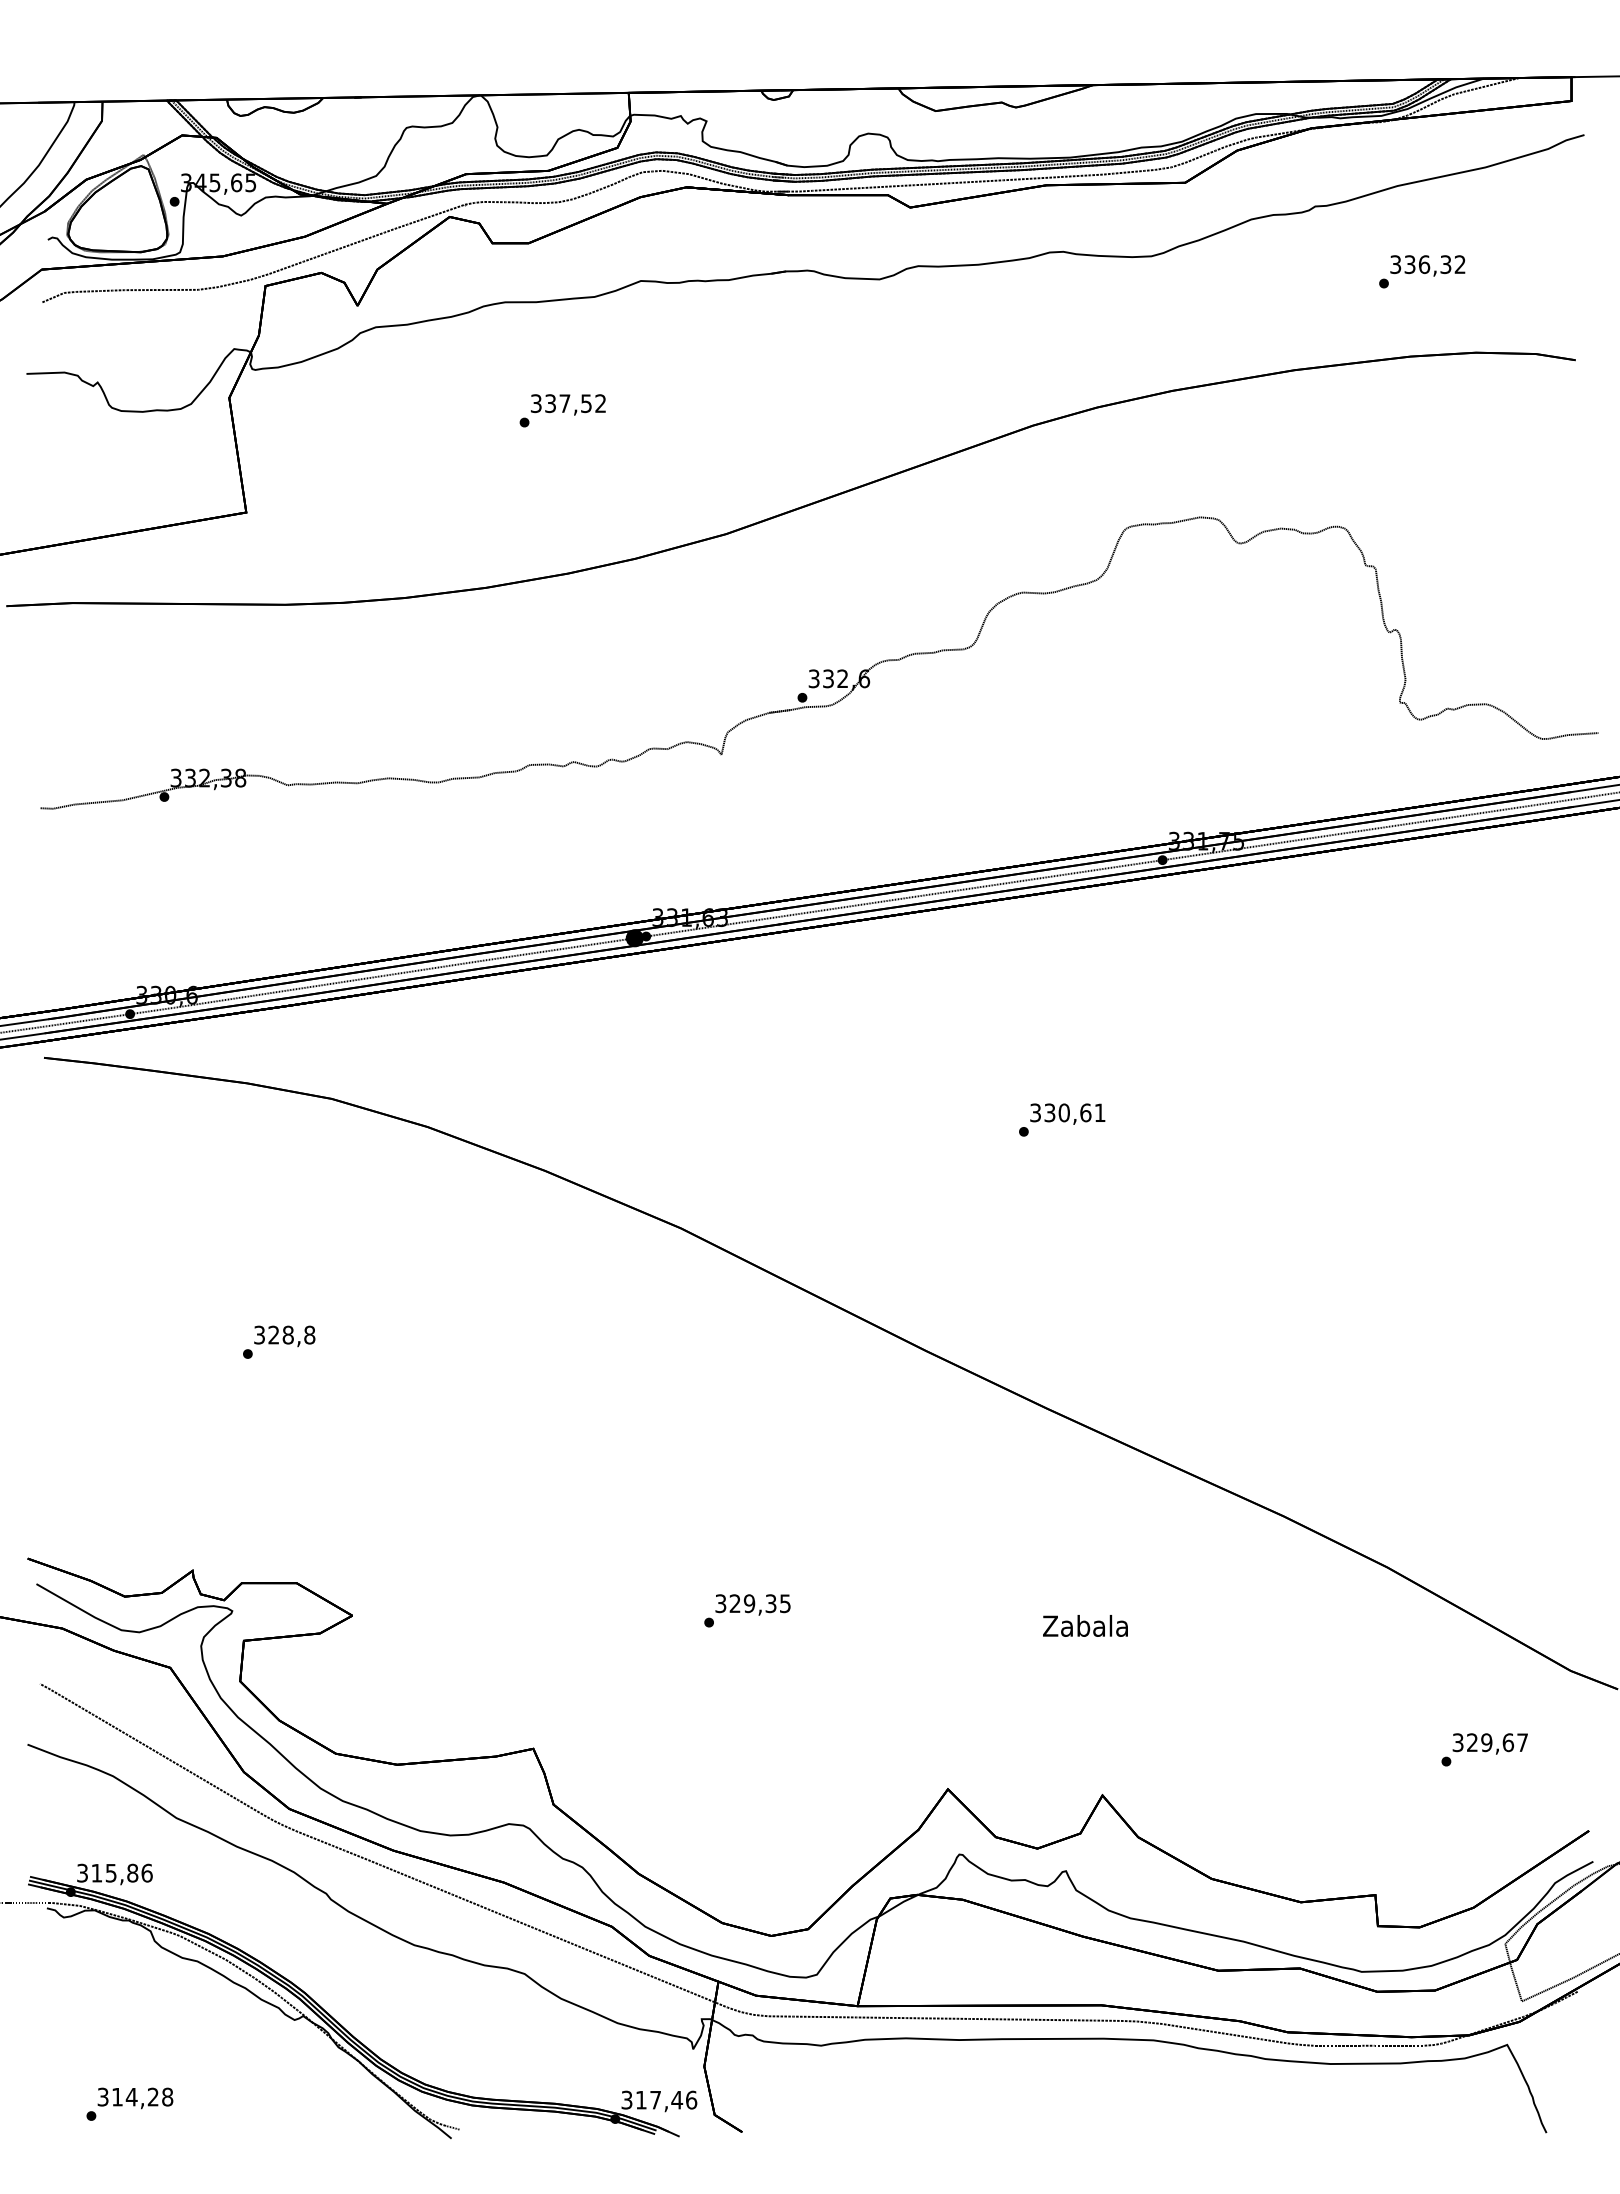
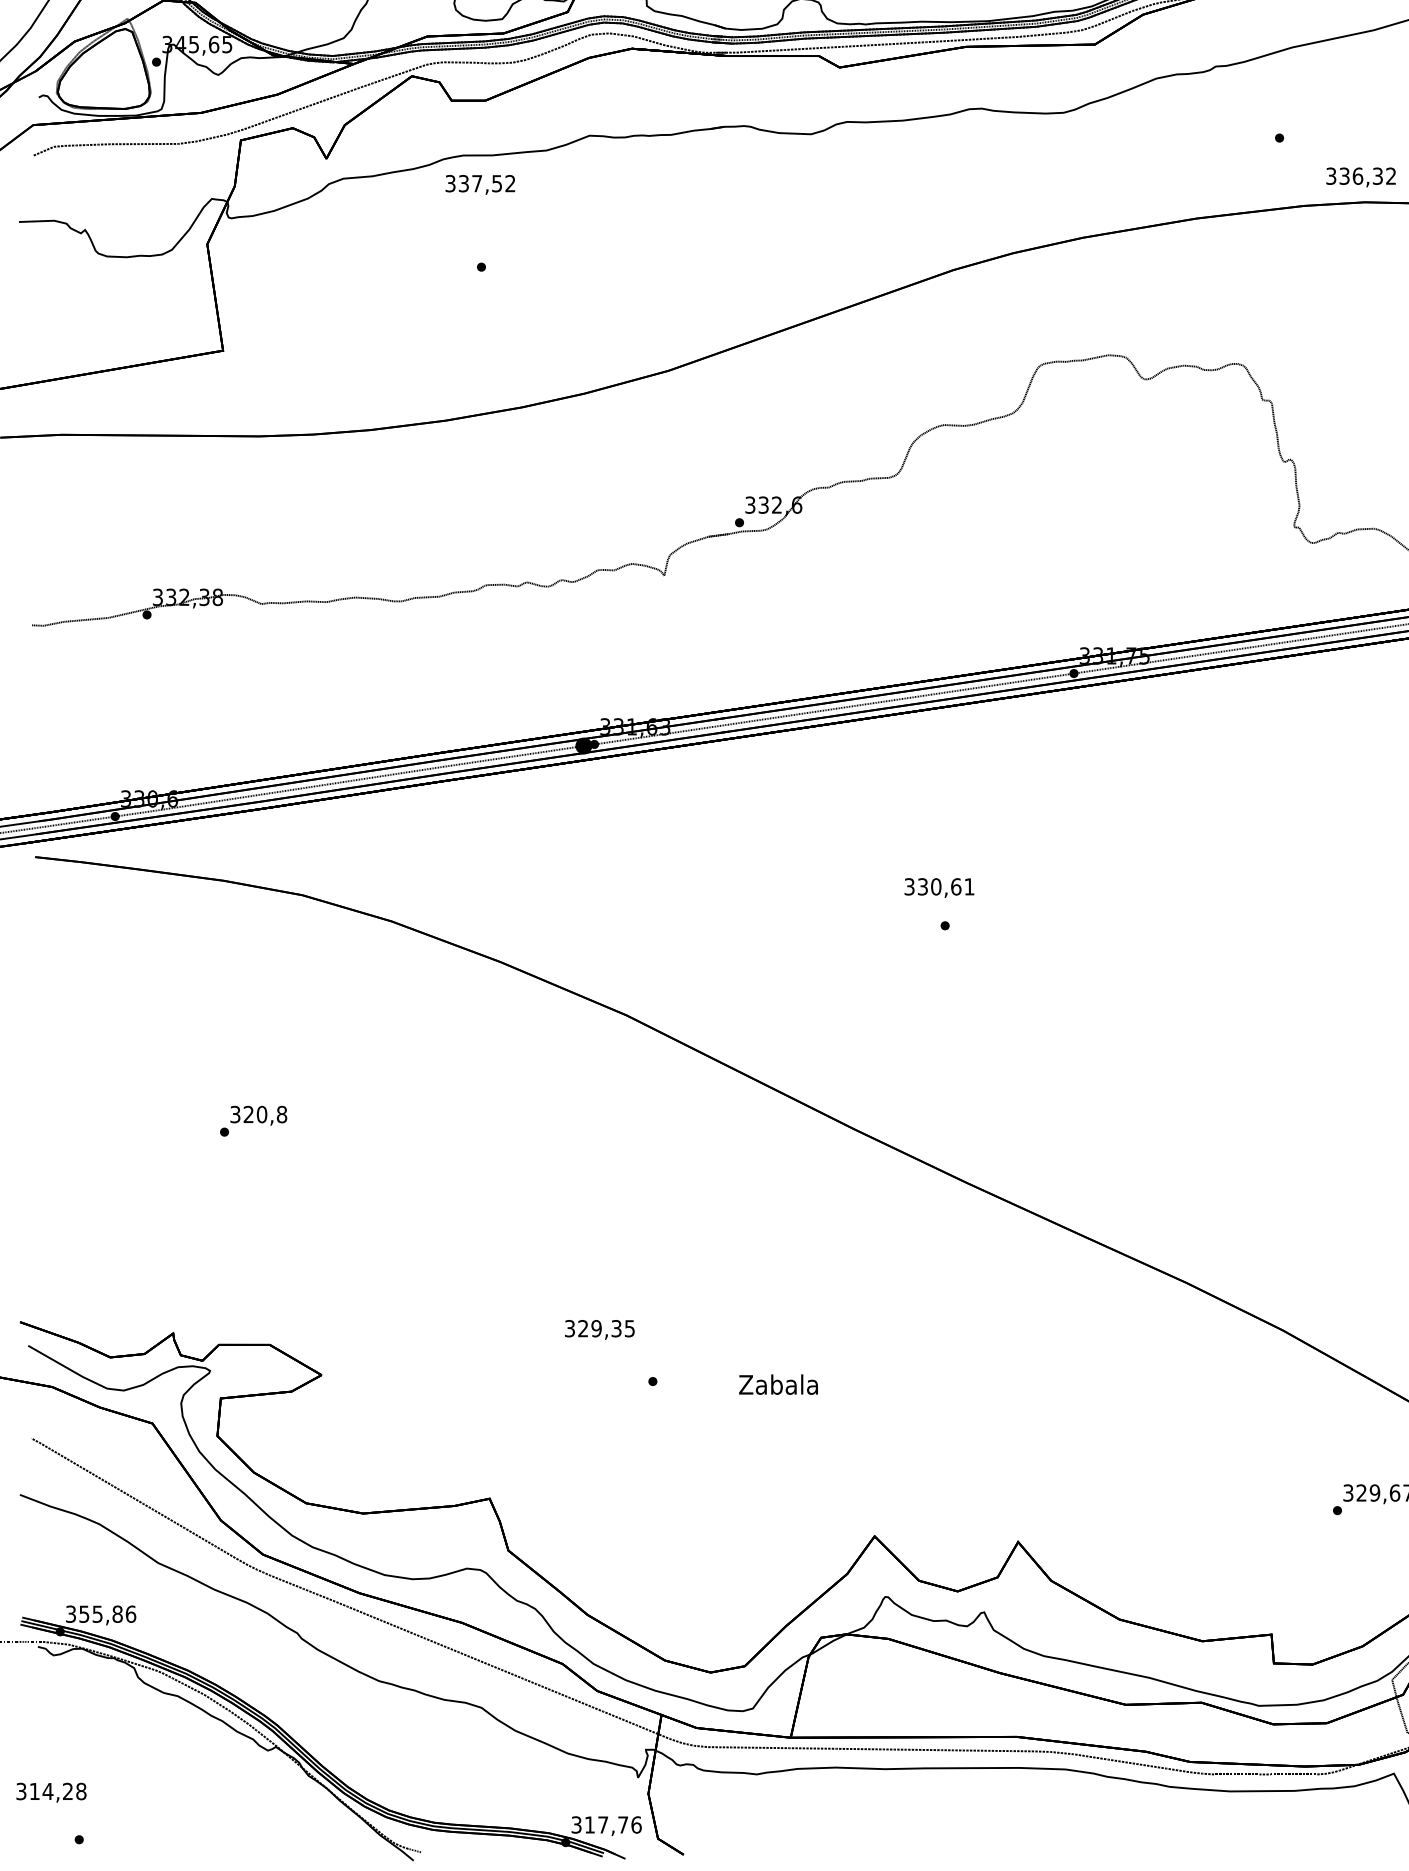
text: (1427, 265) -> (1360, 177), moved
text: (568, 404) -> (480, 184), moved
text: (1067, 1113) -> (939, 887), moved
text: (287, 1335) -> (261, 1114), 328,8 -> 320,8
text: (752, 1604) -> (599, 1329), moved
text: (1085, 1625) -> (778, 1384), moved
text: (96, 1873) -> (83, 1614), 315,86 -> 355,86
text: (135, 2098) -> (51, 1792), moved
text: (677, 2100) -> (623, 1825), 317,46 -> 317,76

